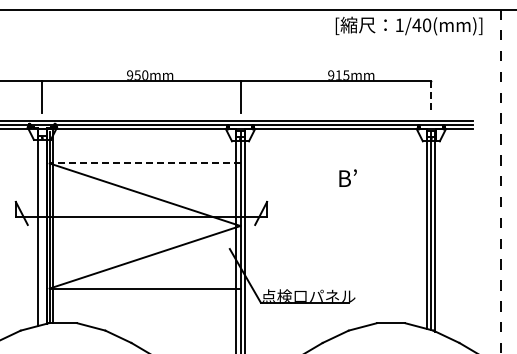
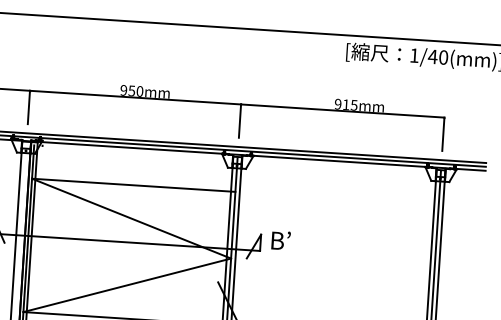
line: (431, 97) -> (443, 134), dashed -> solid
line: (144, 163) -> (133, 185), dashed -> solid
text: (347, 177) -> (280, 239), moved

